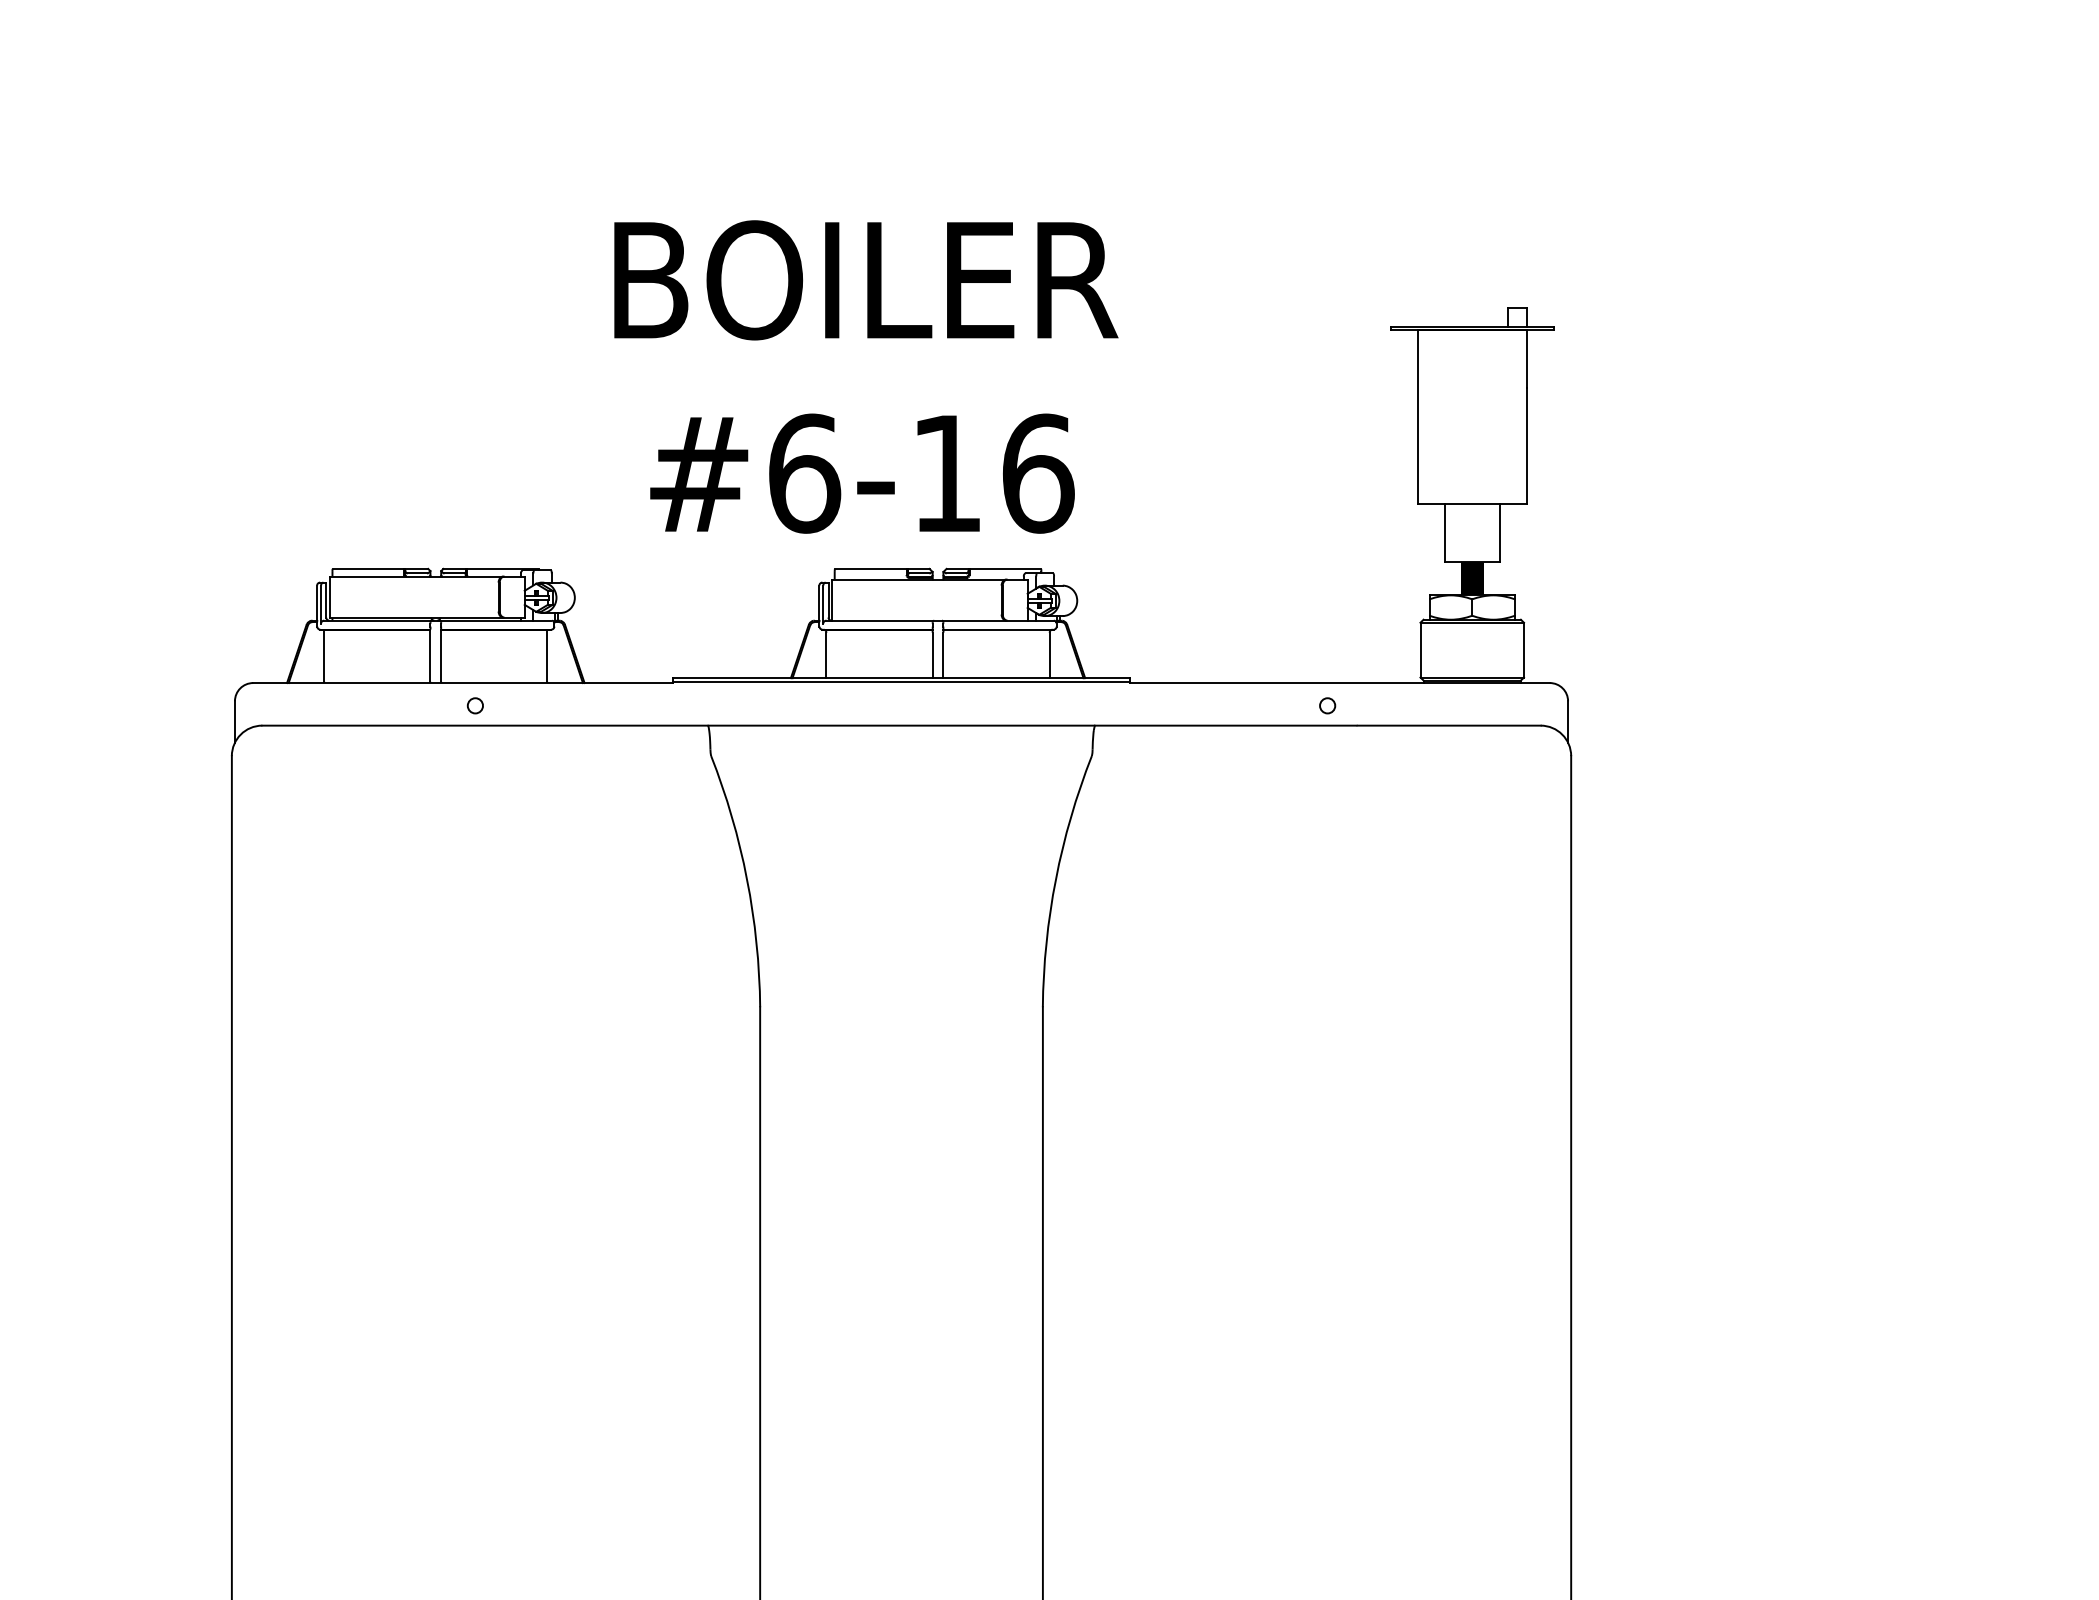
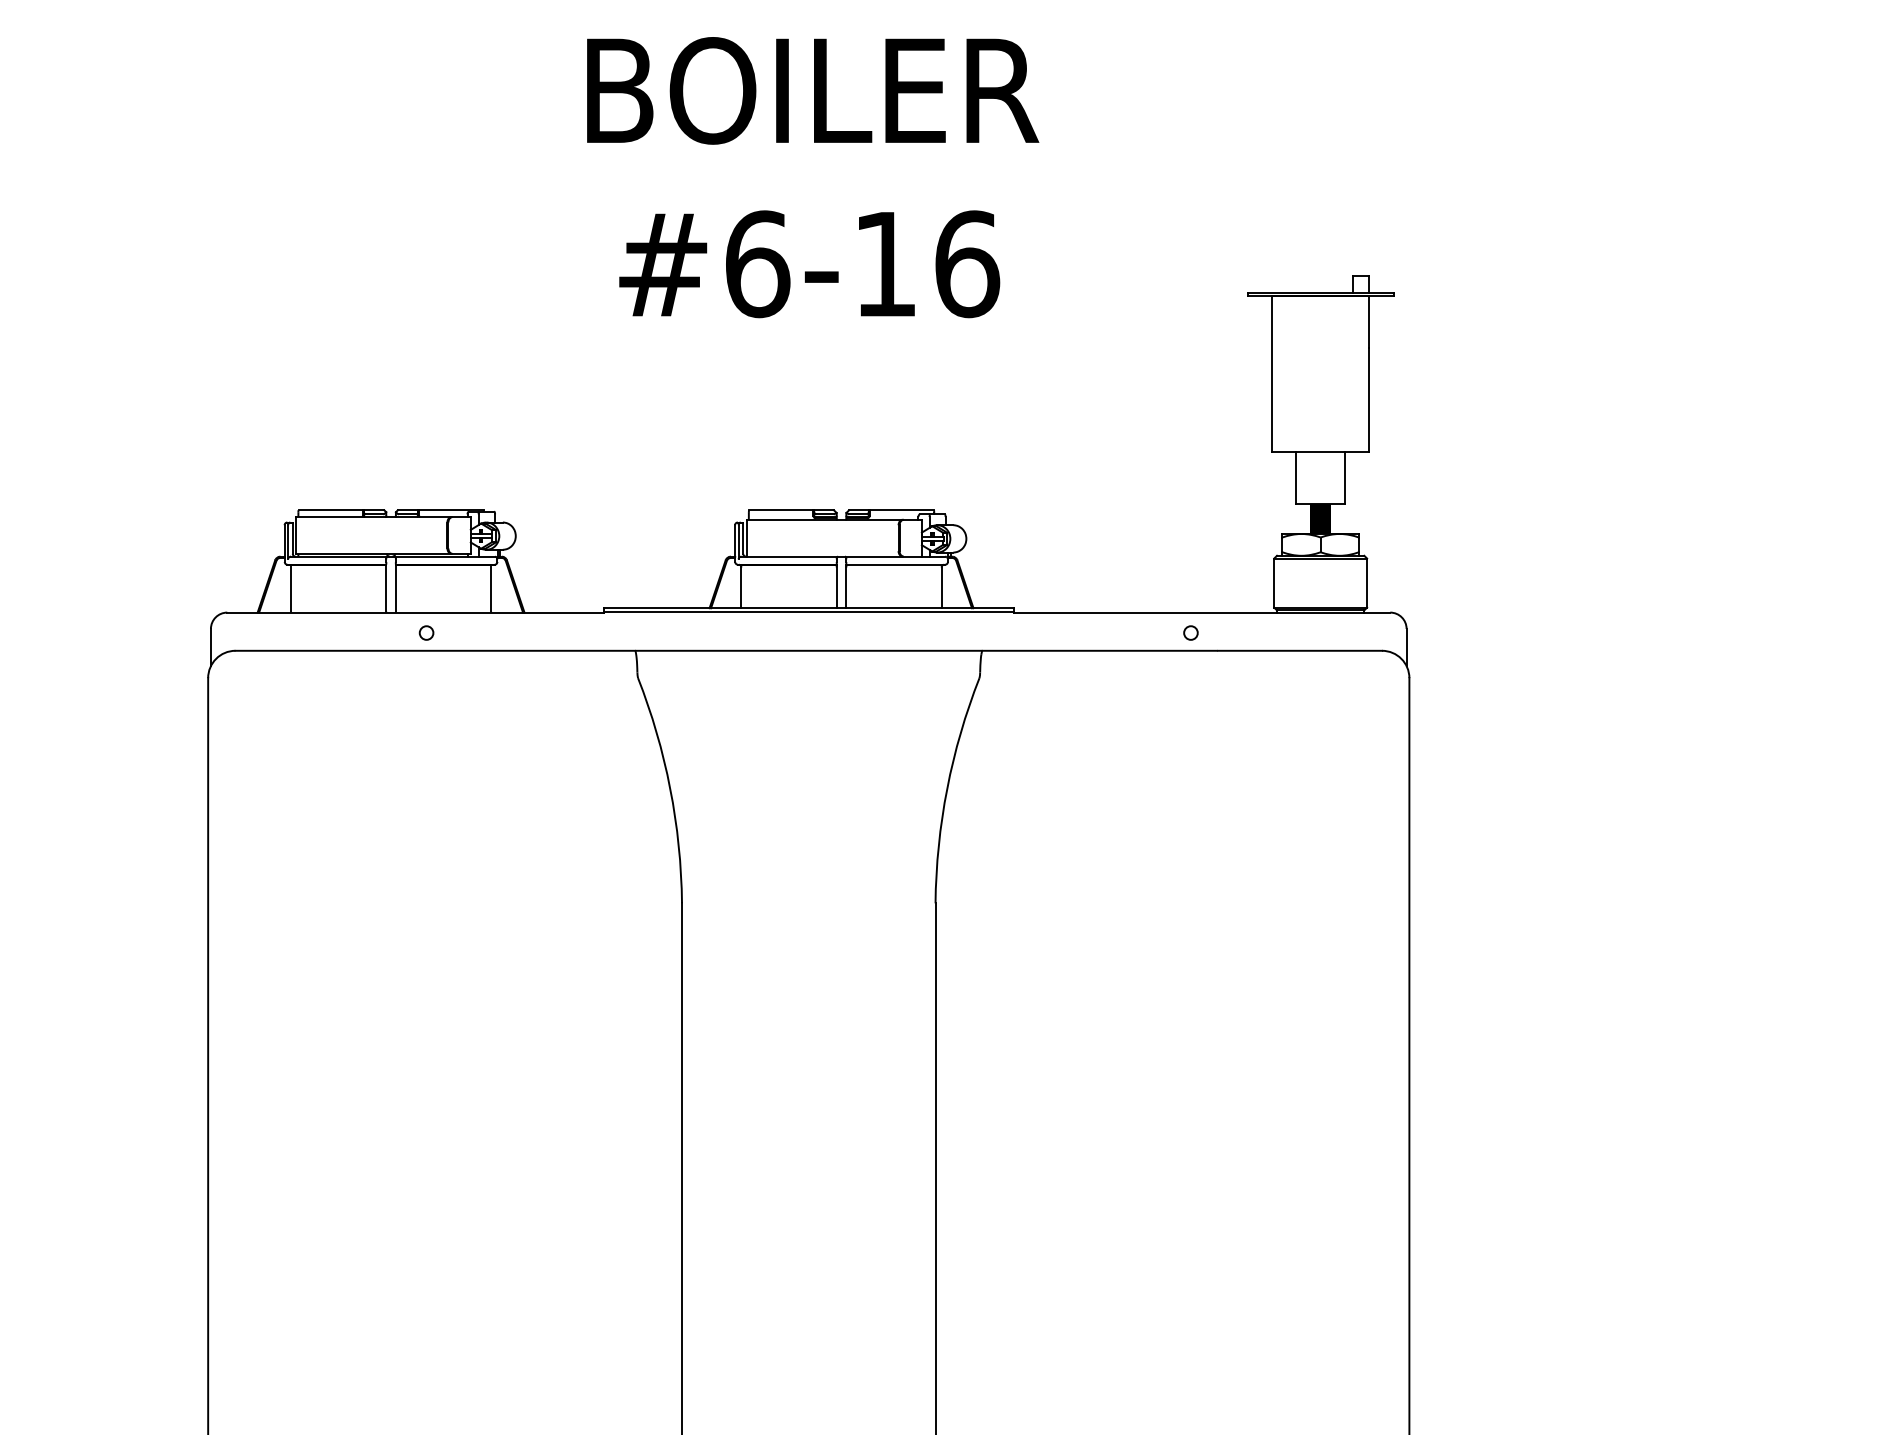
text: (866, 376) -> (813, 177), moved

